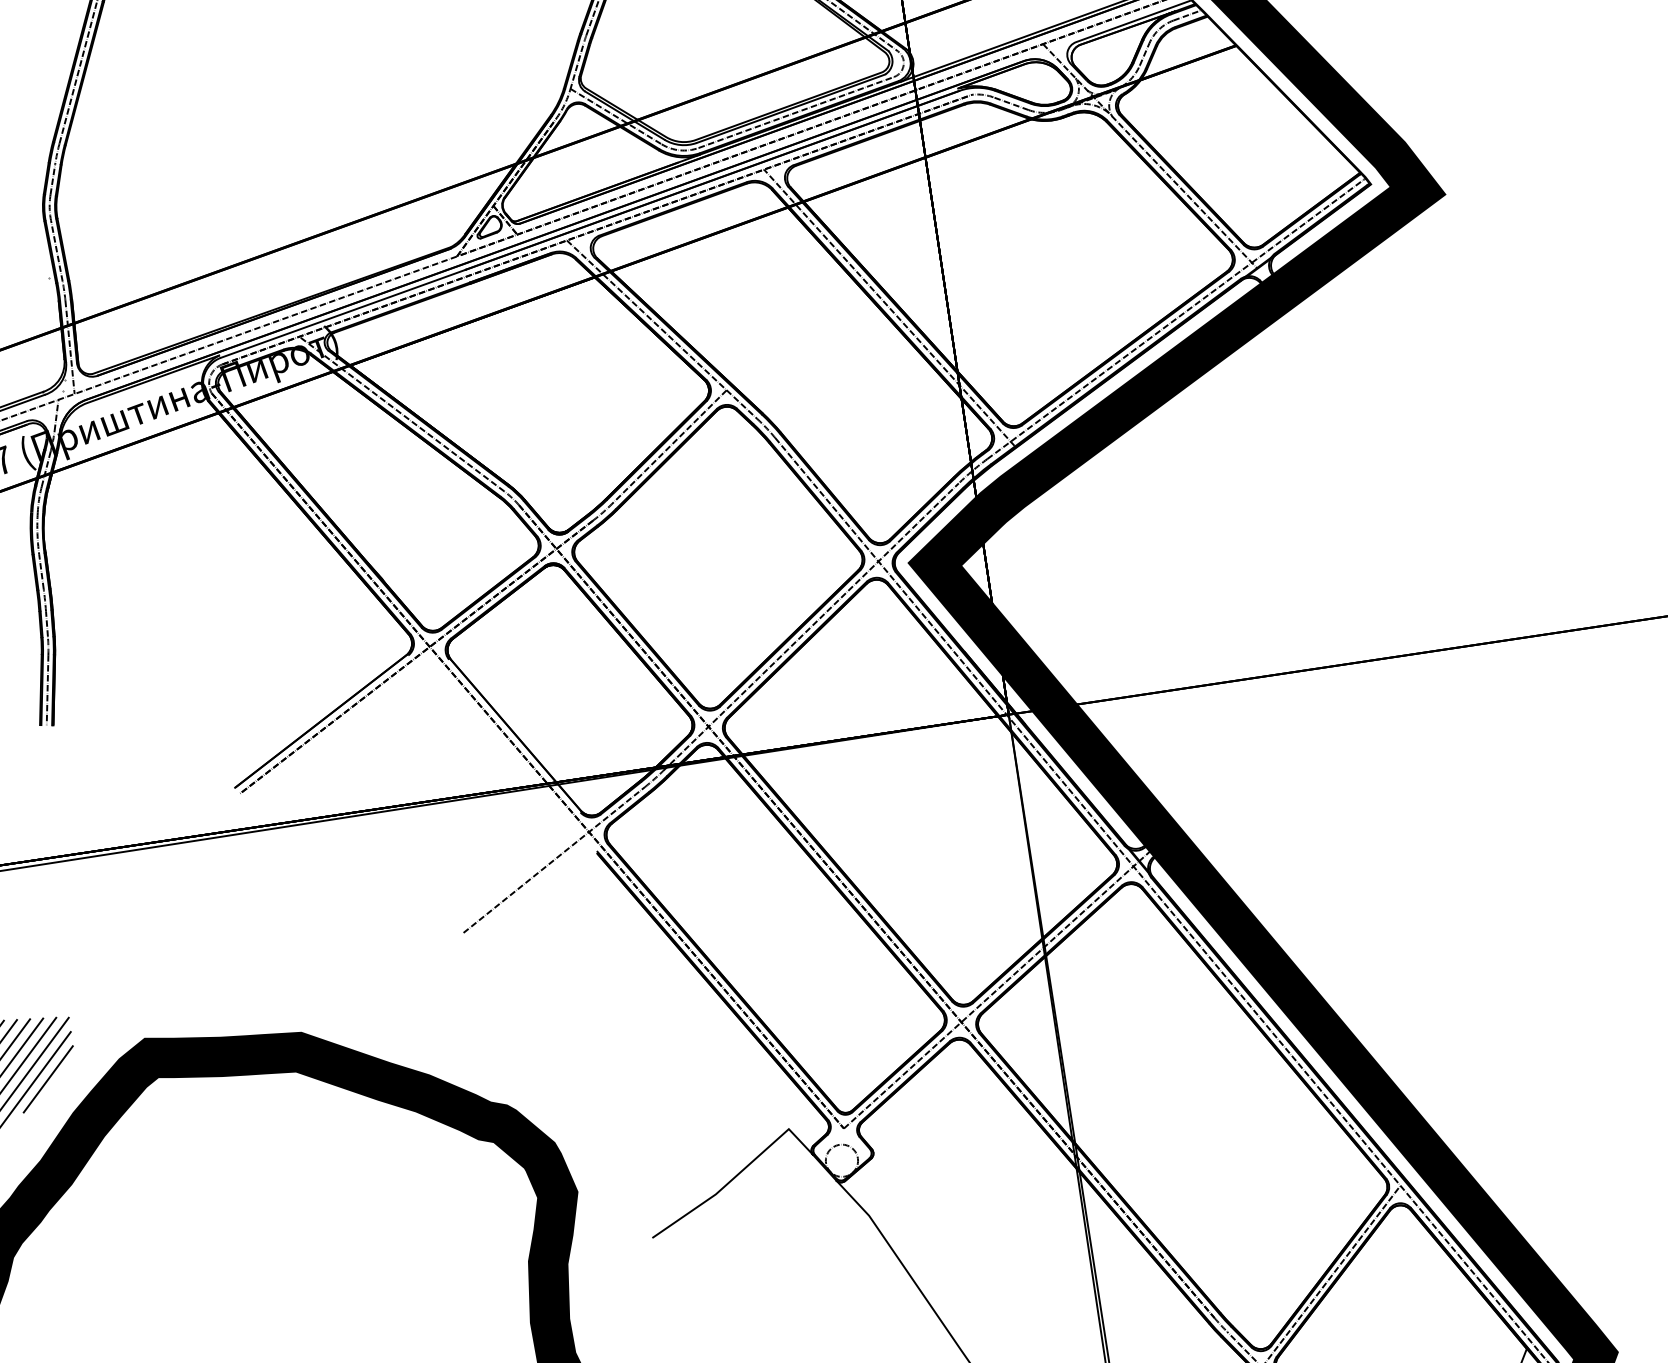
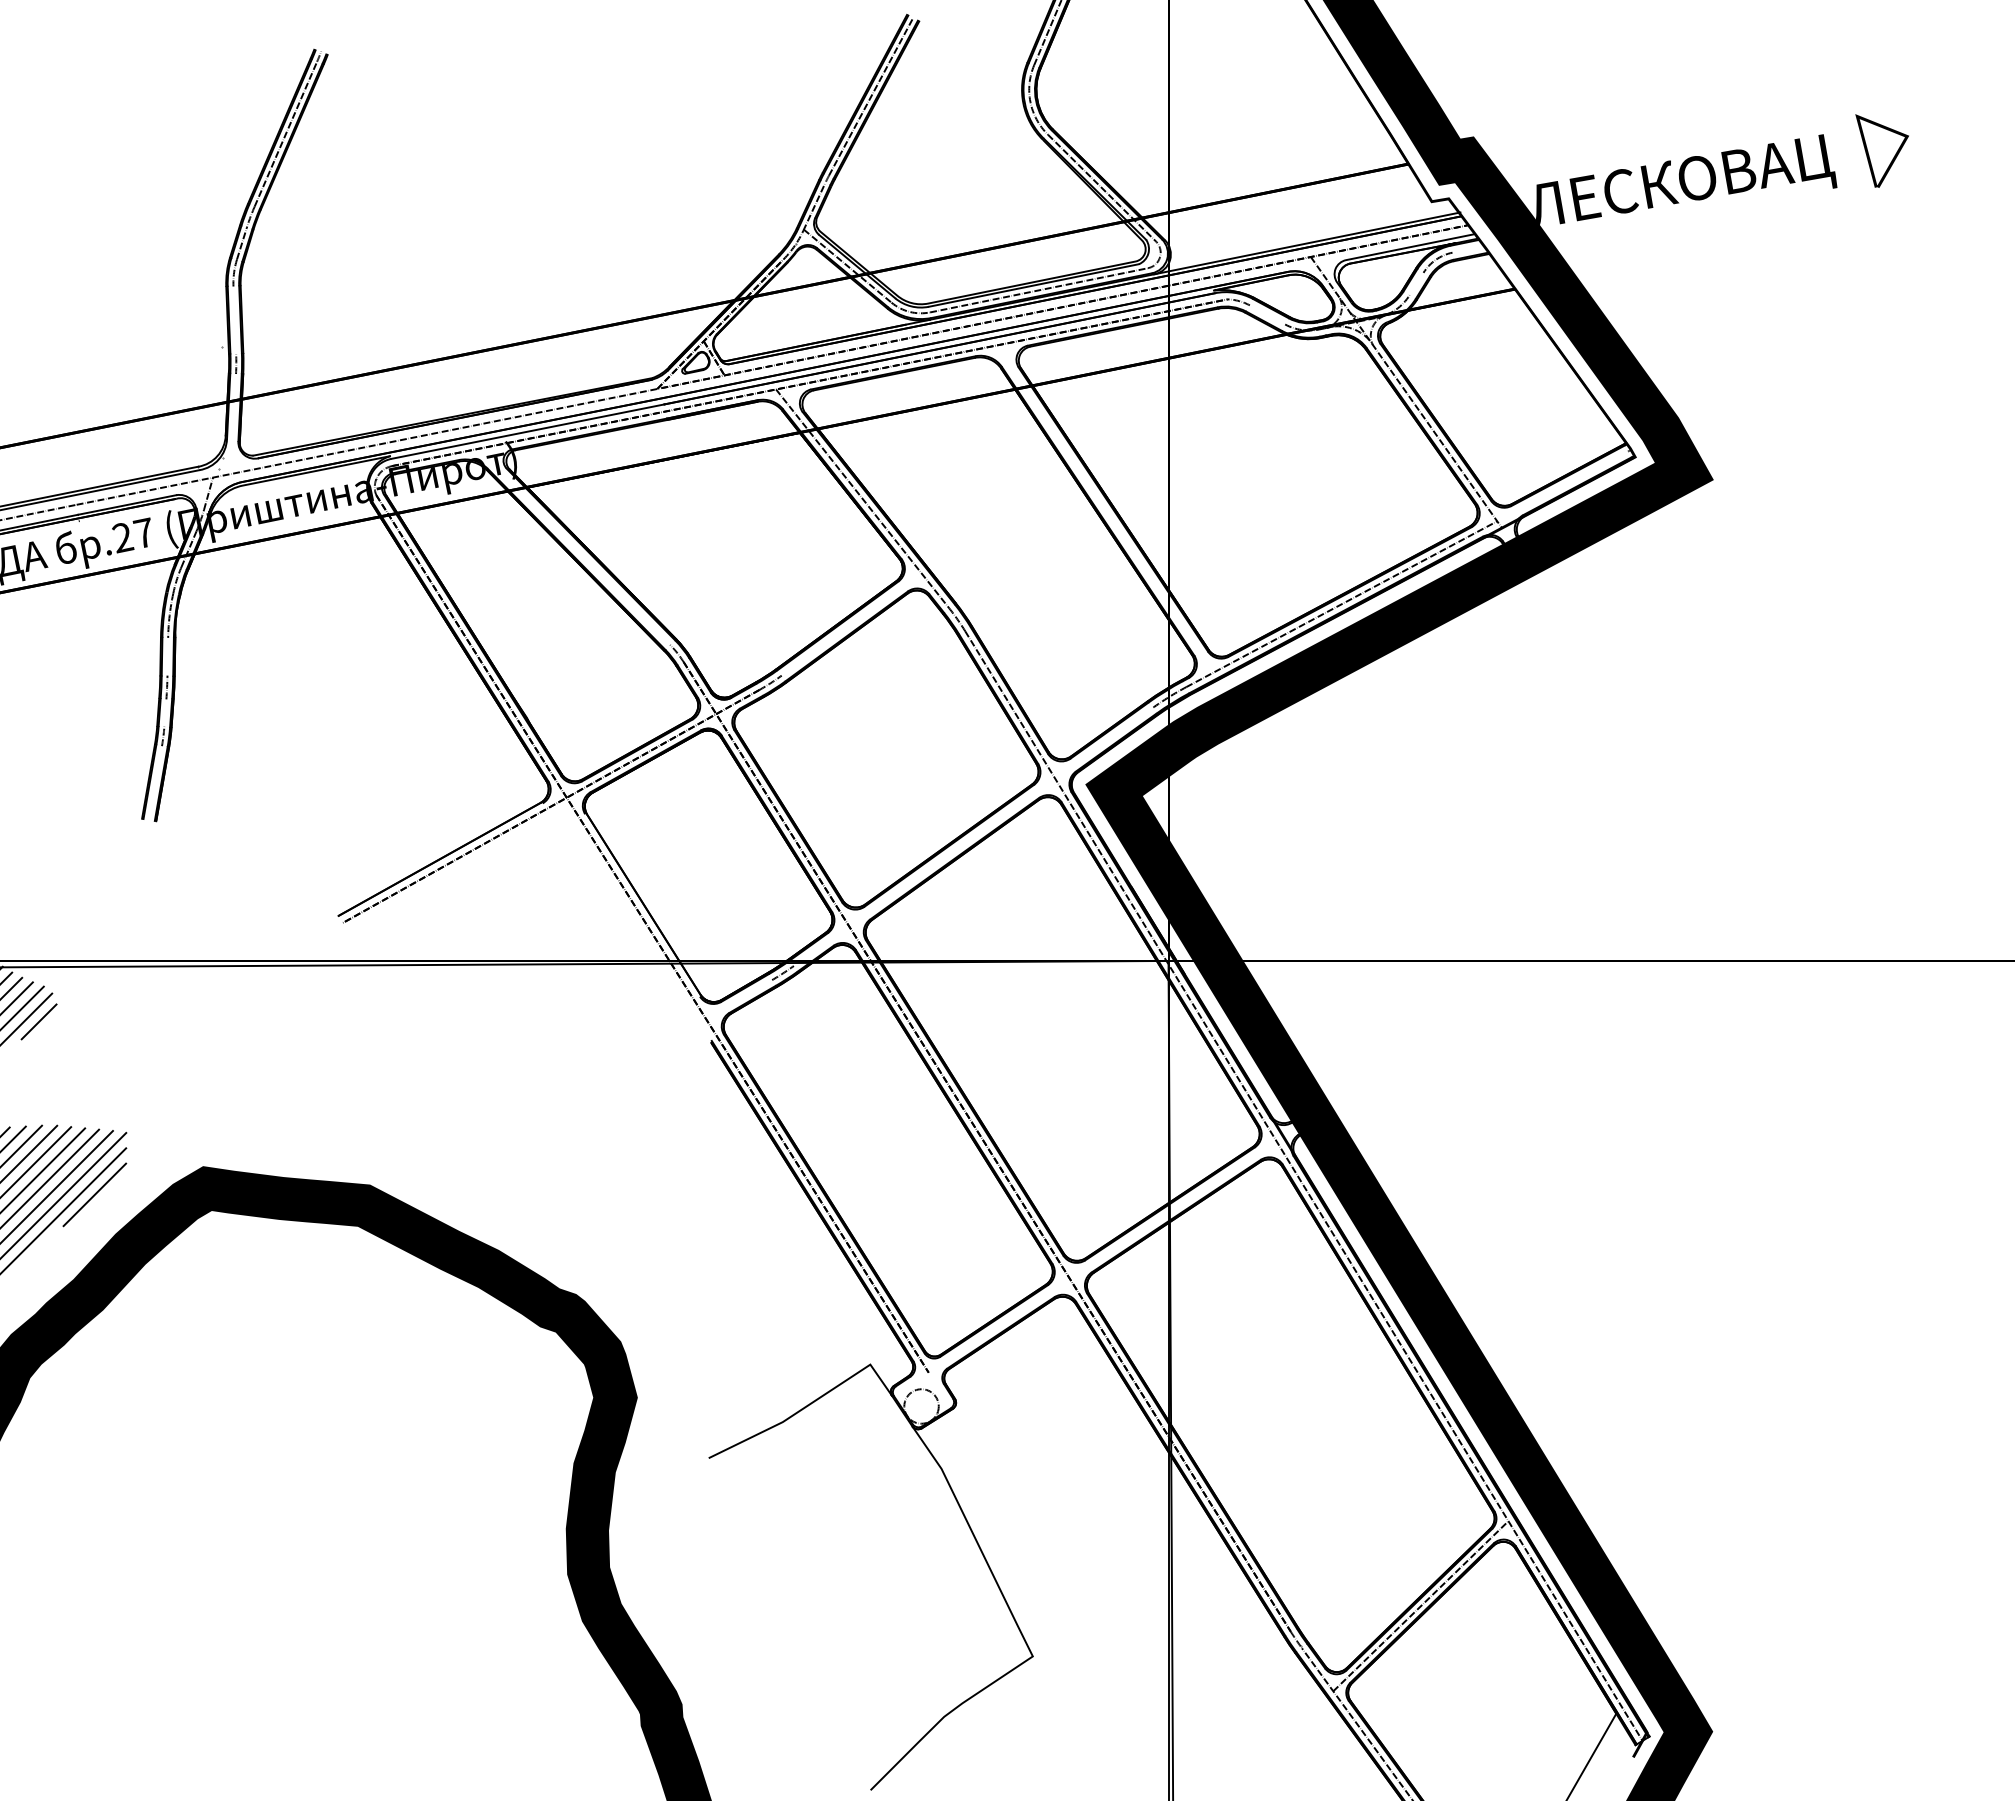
line: (1186, 15) -> (1467, 249), removed
line: (1144, 54) -> (1416, 283), removed
line: (1010, 103) -> (1267, 314), removed
line: (1307, 221) -> (1562, 486), removed
line: (56, 250) -> (234, 319), removed
line: (889, 307) -> (1106, 511), removed
line: (69, 346) -> (233, 423), removed
line: (401, 413) -> (573, 546), removed
line: (669, 447) -> (851, 624), removed
line: (41, 571) -> (167, 656), removed
line: (47, 623) -> (165, 712), removed
line: (810, 627) -> (972, 837), removed
line: (47, 689) -> (155, 782), removed
line: (553, 859) -> (664, 1042), removed
line: (997, 989) -> (1113, 1249), removed

